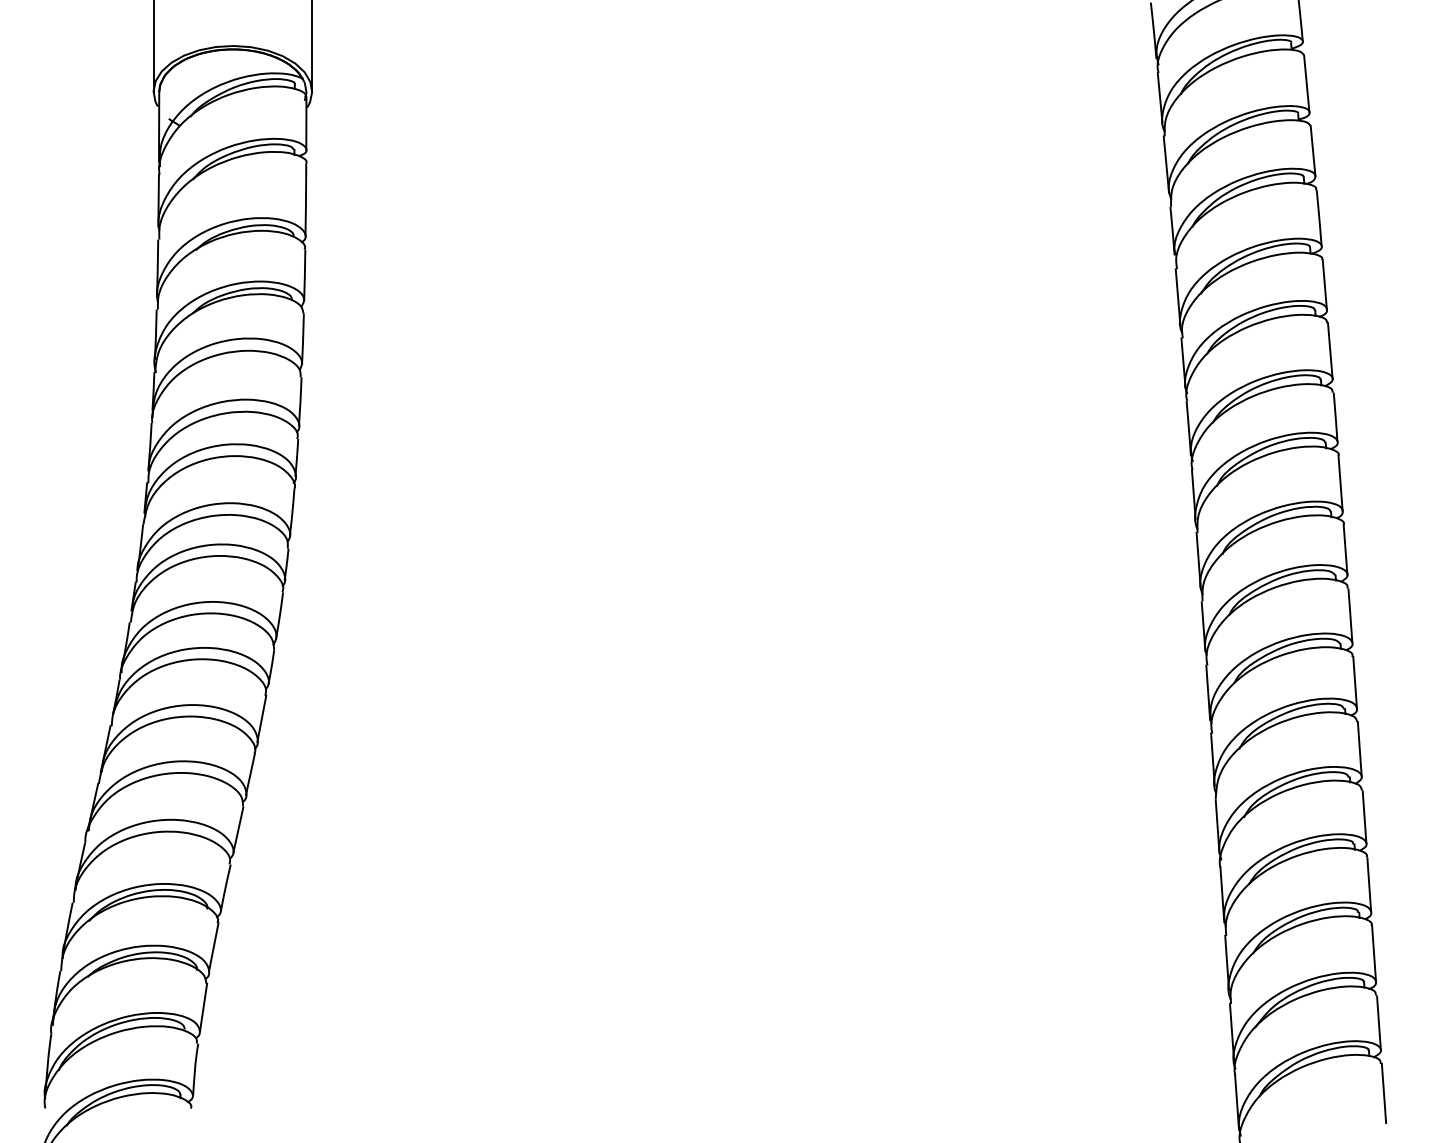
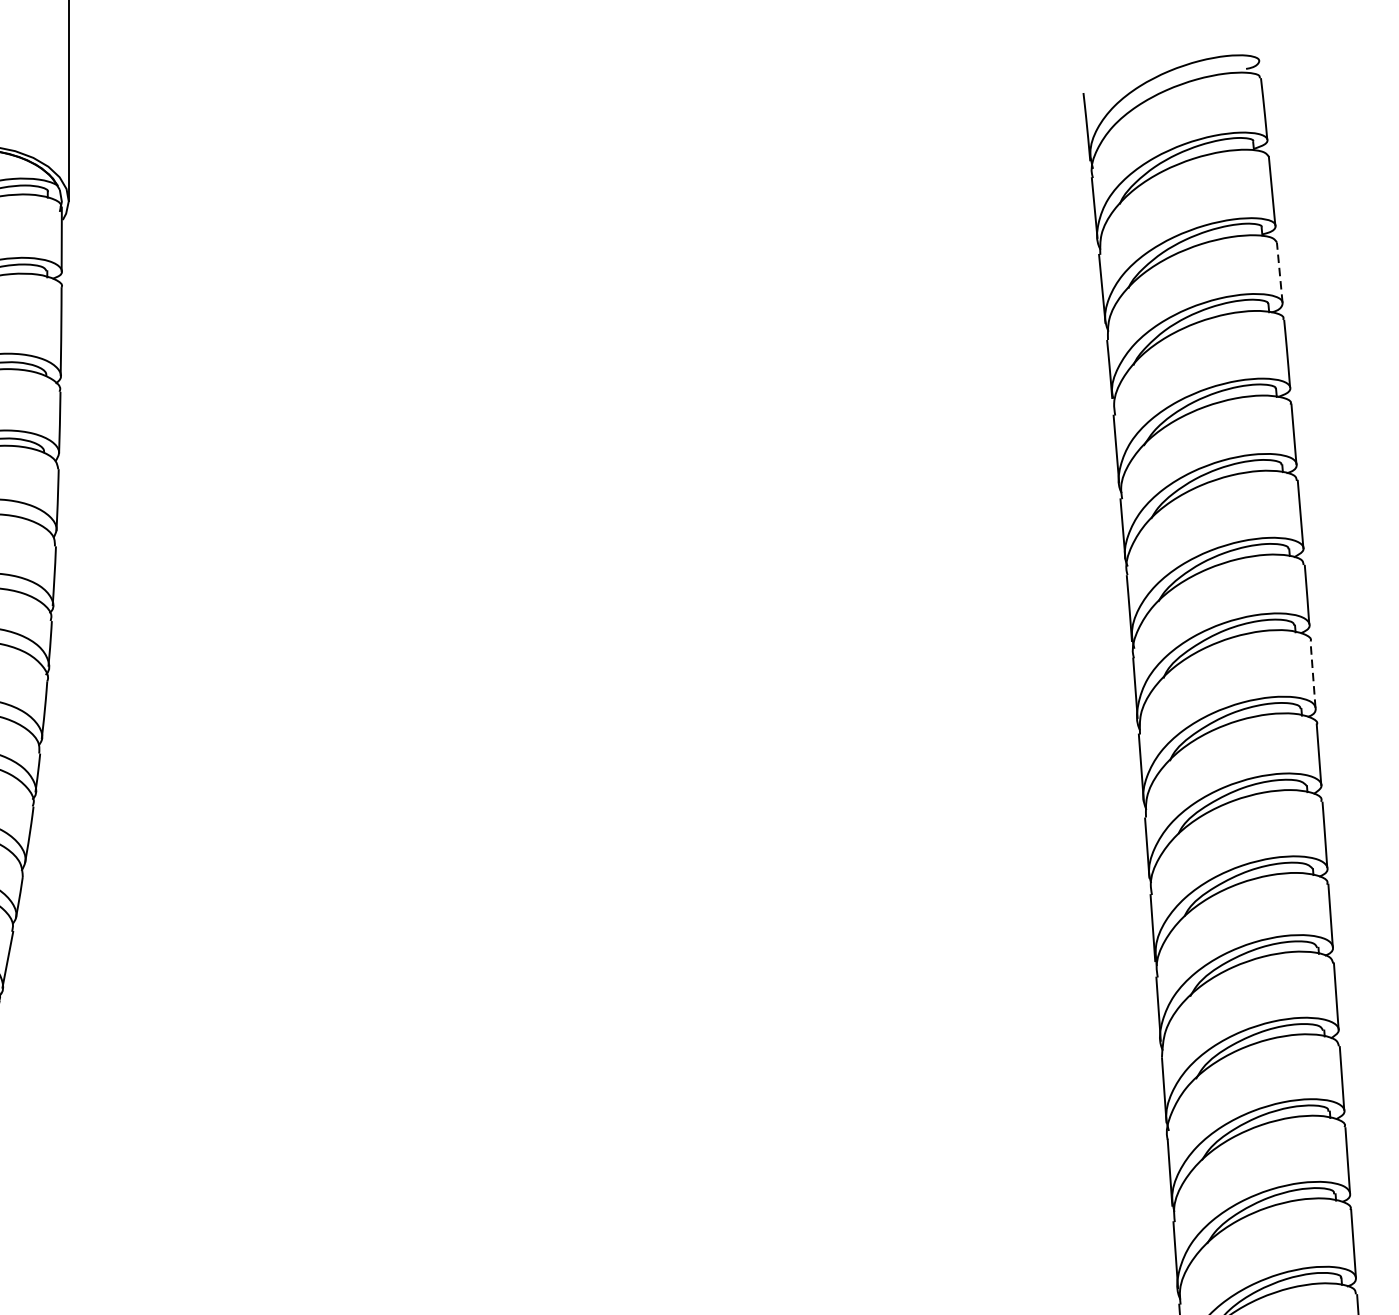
line: (1313, 151) -> (1280, 273), solid -> dashed
line: (1340, 483) -> (1312, 674), solid -> dashed

